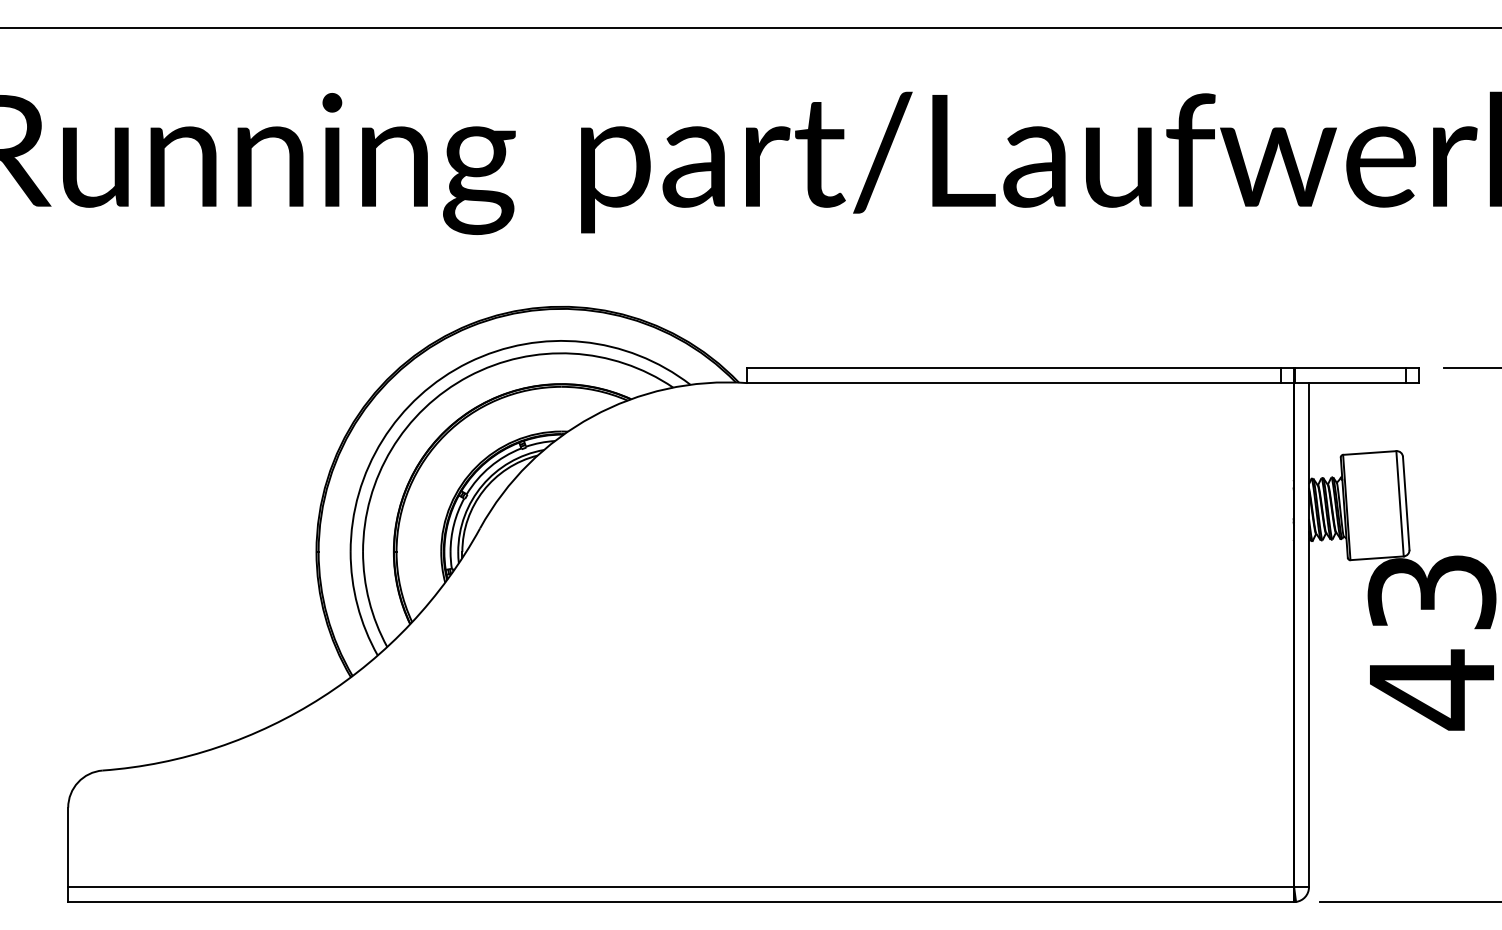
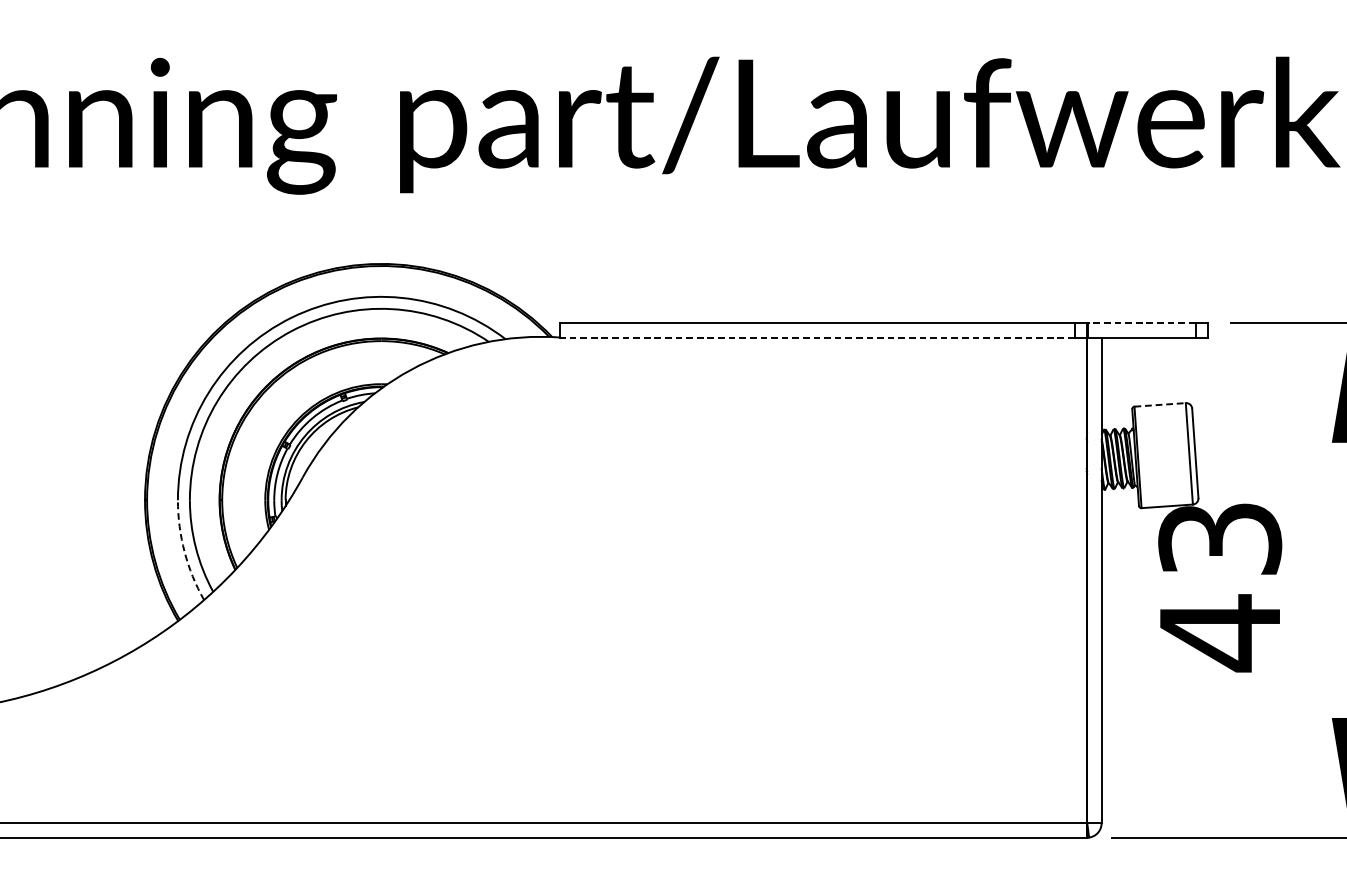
line: (1350, 368) -> (1141, 323), solid -> dashed
line: (1014, 383) -> (817, 337), solid -> dashed
line: (1369, 453) -> (1159, 405), solid -> dashed
arc: (357, 605) -> (184, 551), solid -> dashed

